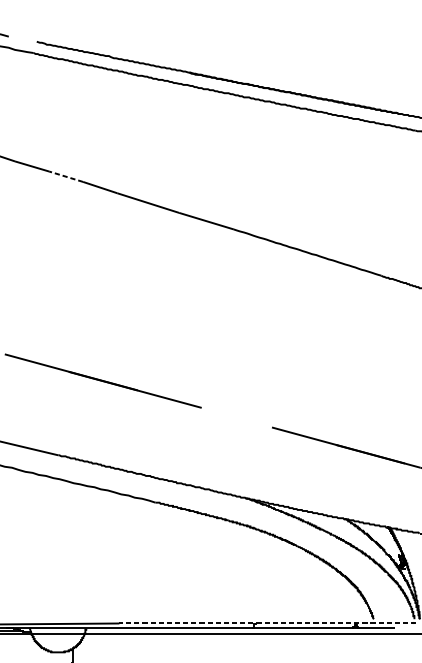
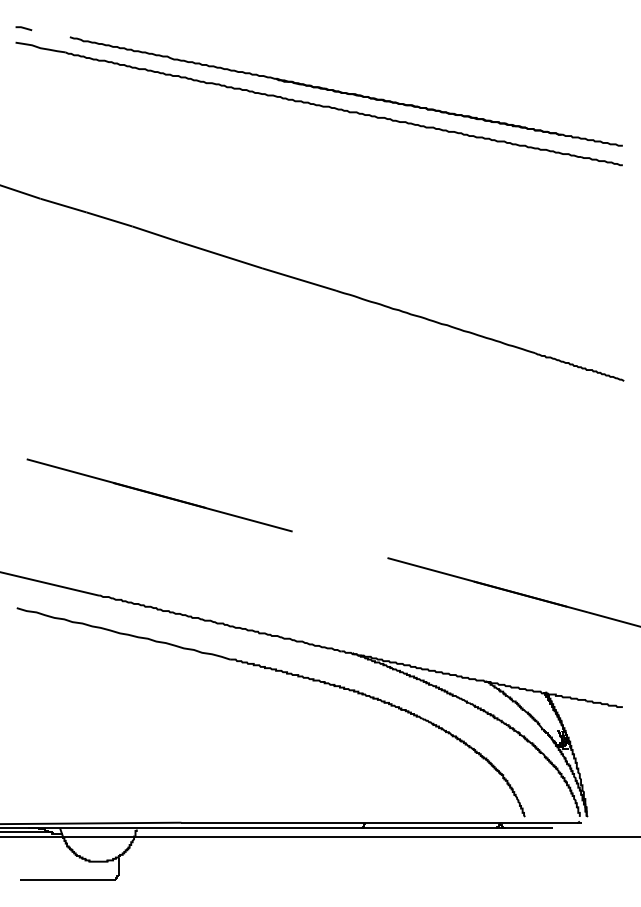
line: (66, 176) -> (109, 219), dashed -> solid
line: (267, 623) -> (381, 822), dashed -> solid

